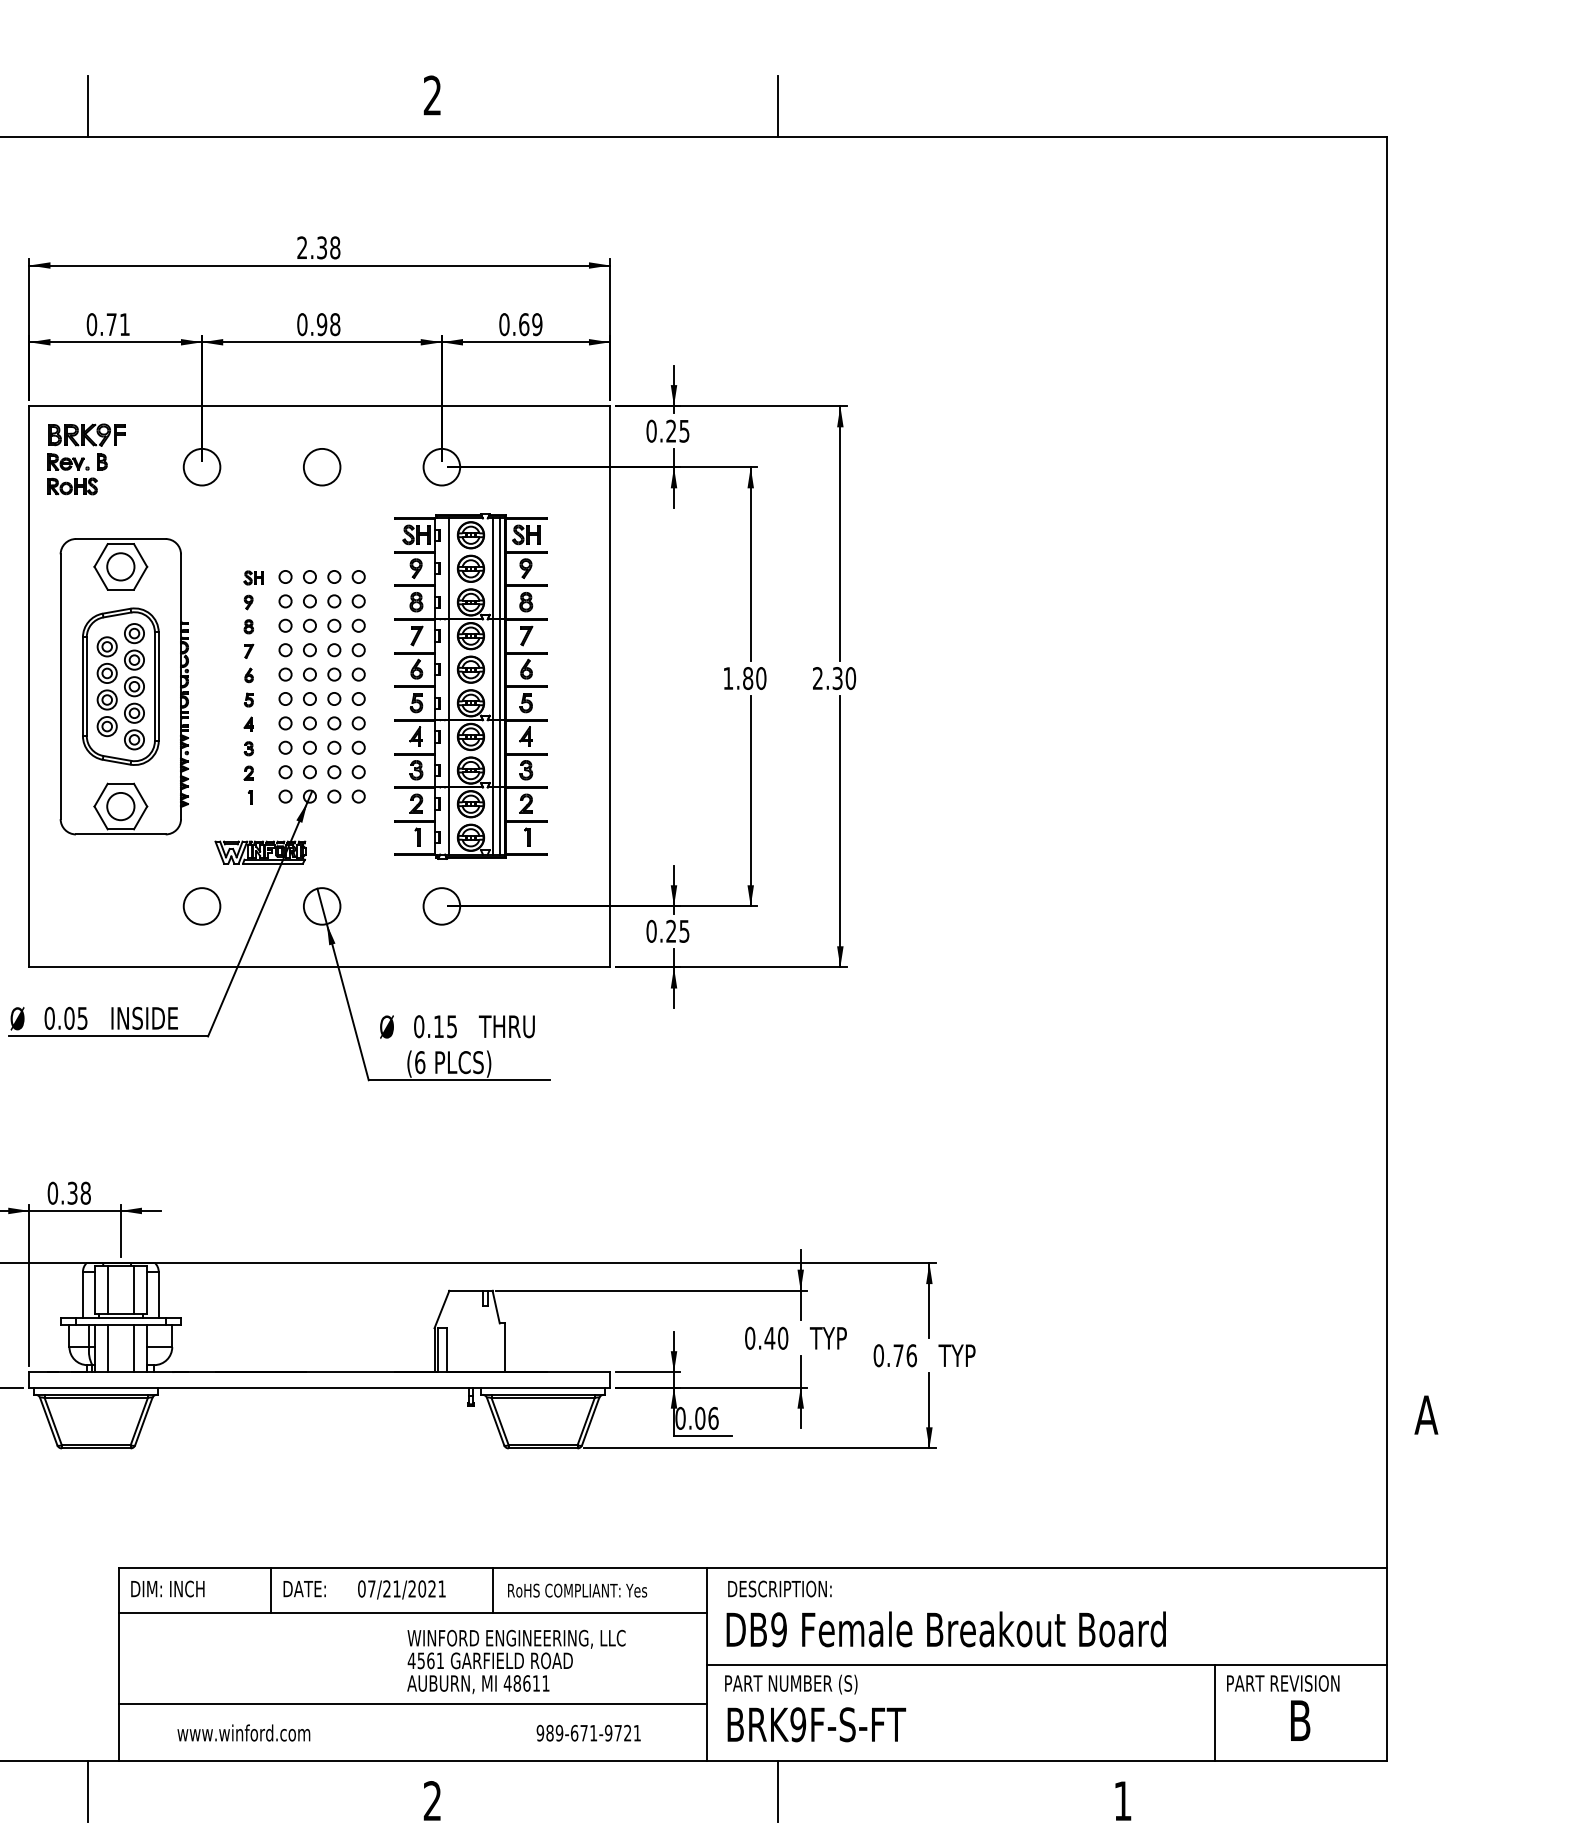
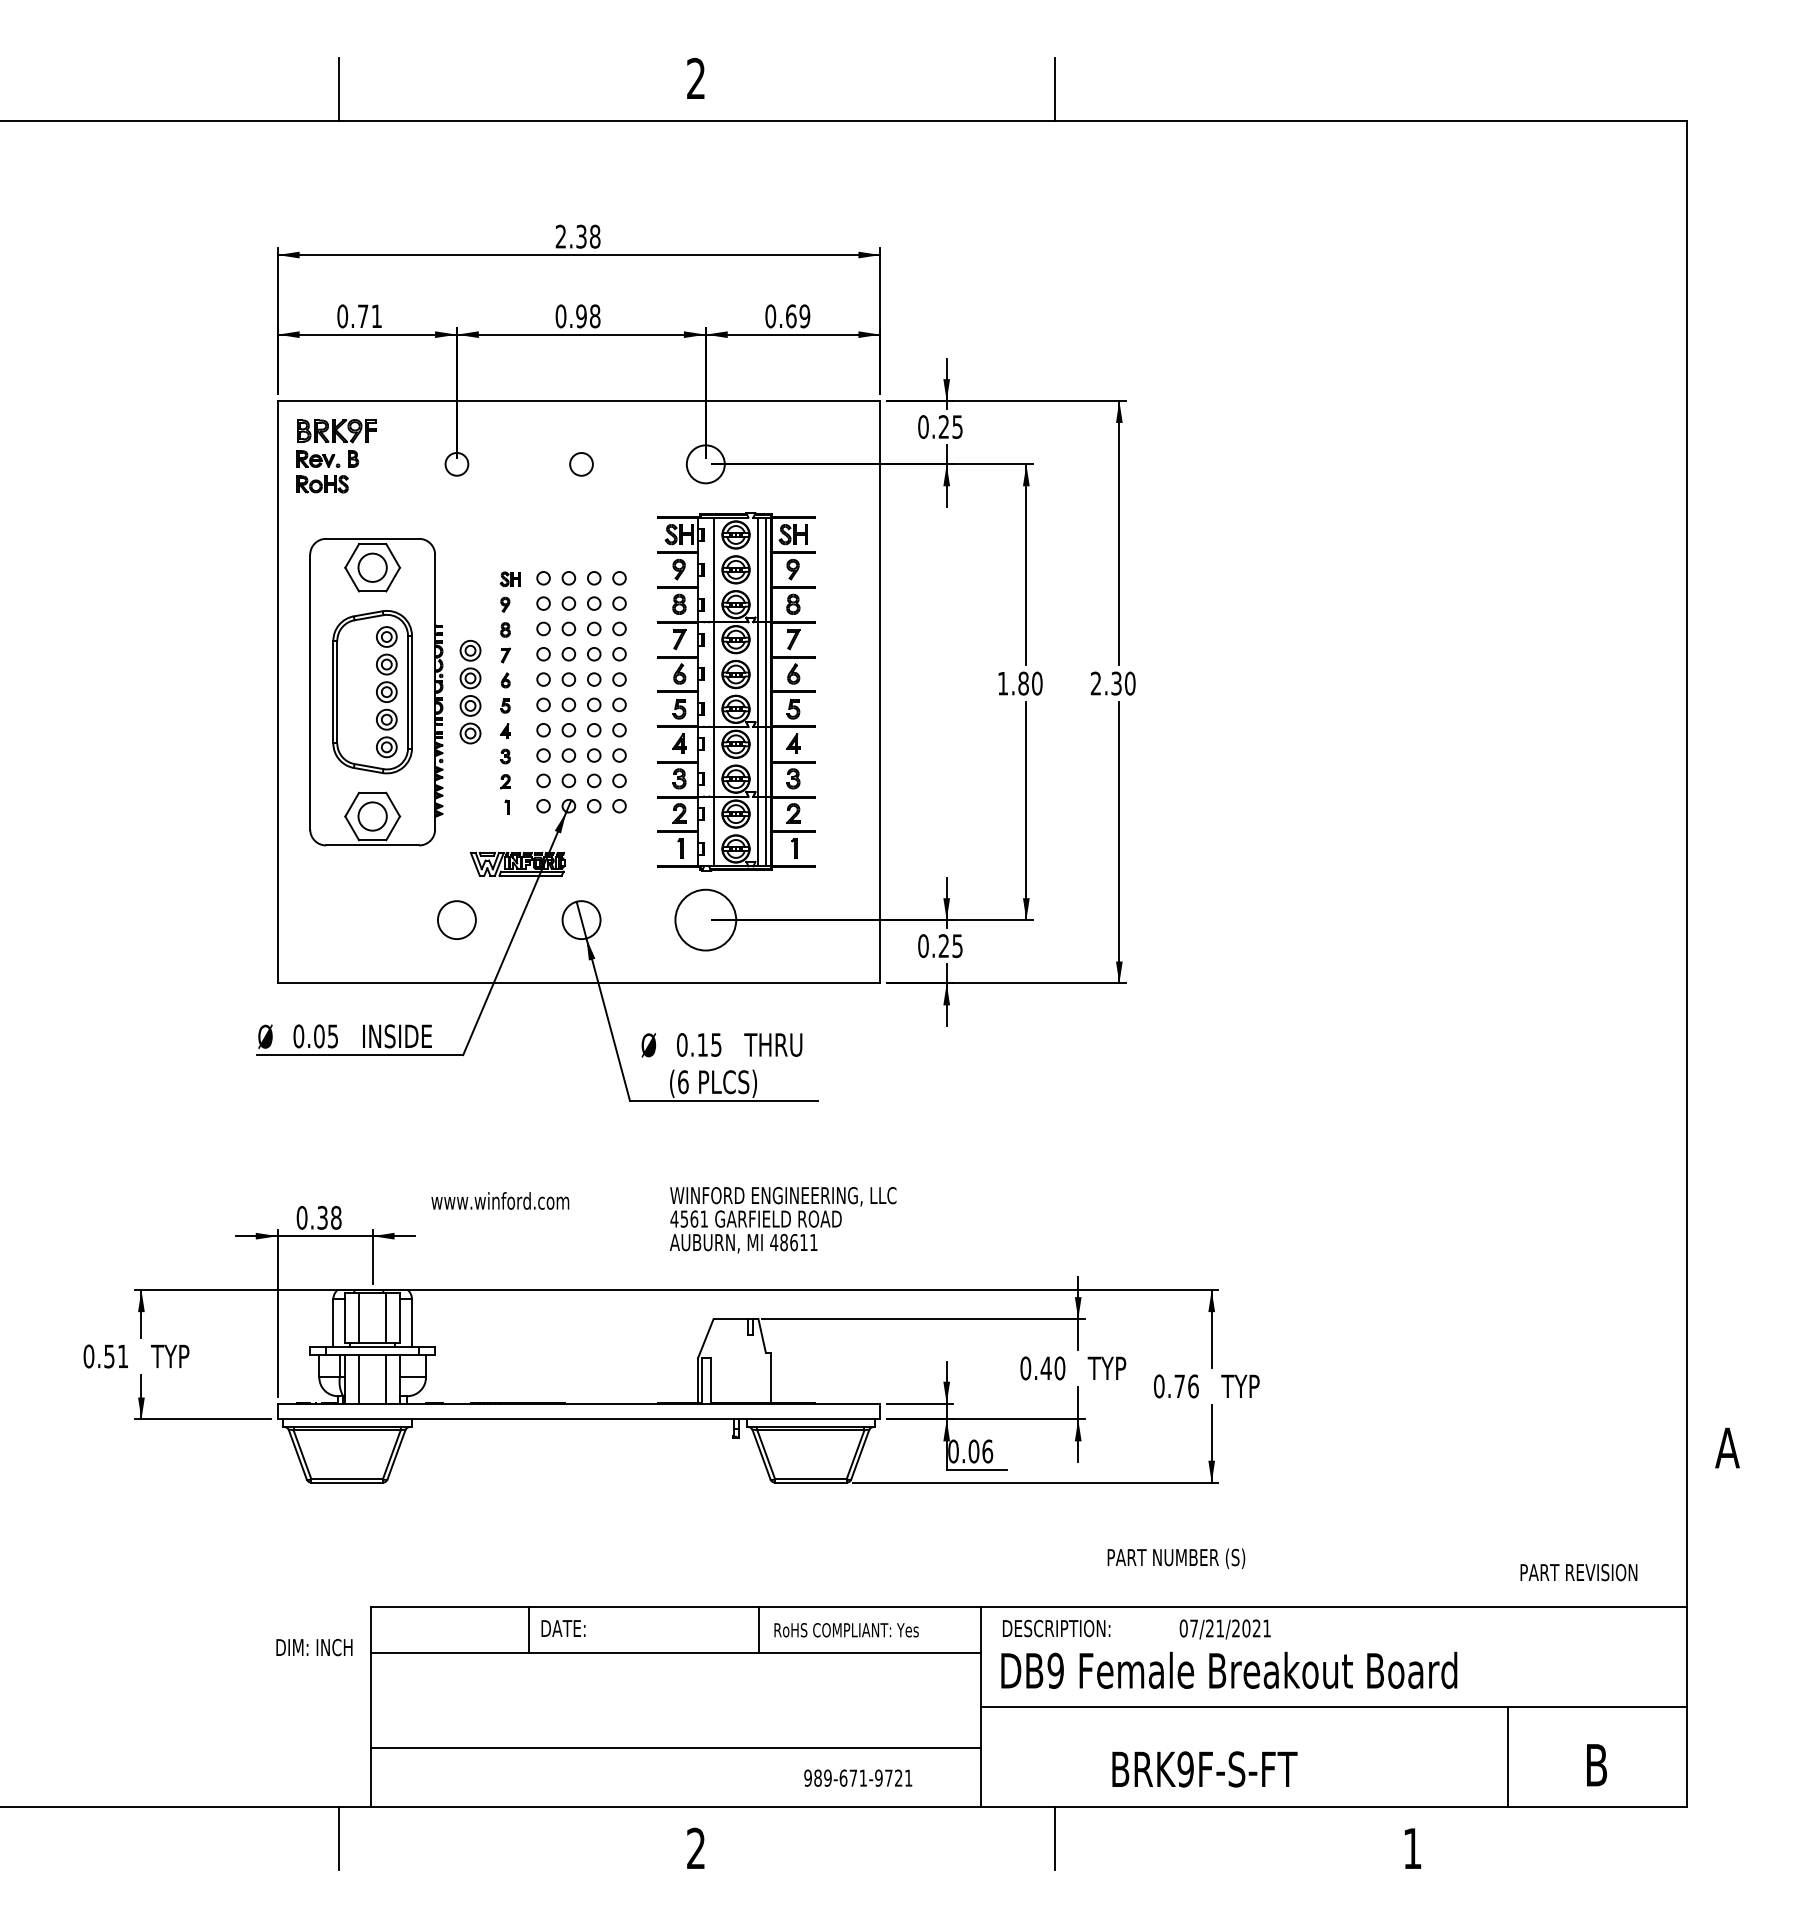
circle: (201, 467) -> (456, 464), size x0.6
circle: (322, 467) -> (581, 464), size x0.6
part: (107, 686) -> (470, 691), moved
circle: (441, 906) -> (705, 920), size x1.6
text: (167, 1588) -> (314, 1647), moved
text: (401, 1589) -> (1224, 1629), moved
text: (515, 1662) -> (782, 1220), moved
text: (1282, 1683) -> (1578, 1572), moved
text: (791, 1684) -> (1176, 1558), moved
text: (816, 1724) -> (1204, 1769), moved
text: (244, 1732) -> (500, 1200), moved

